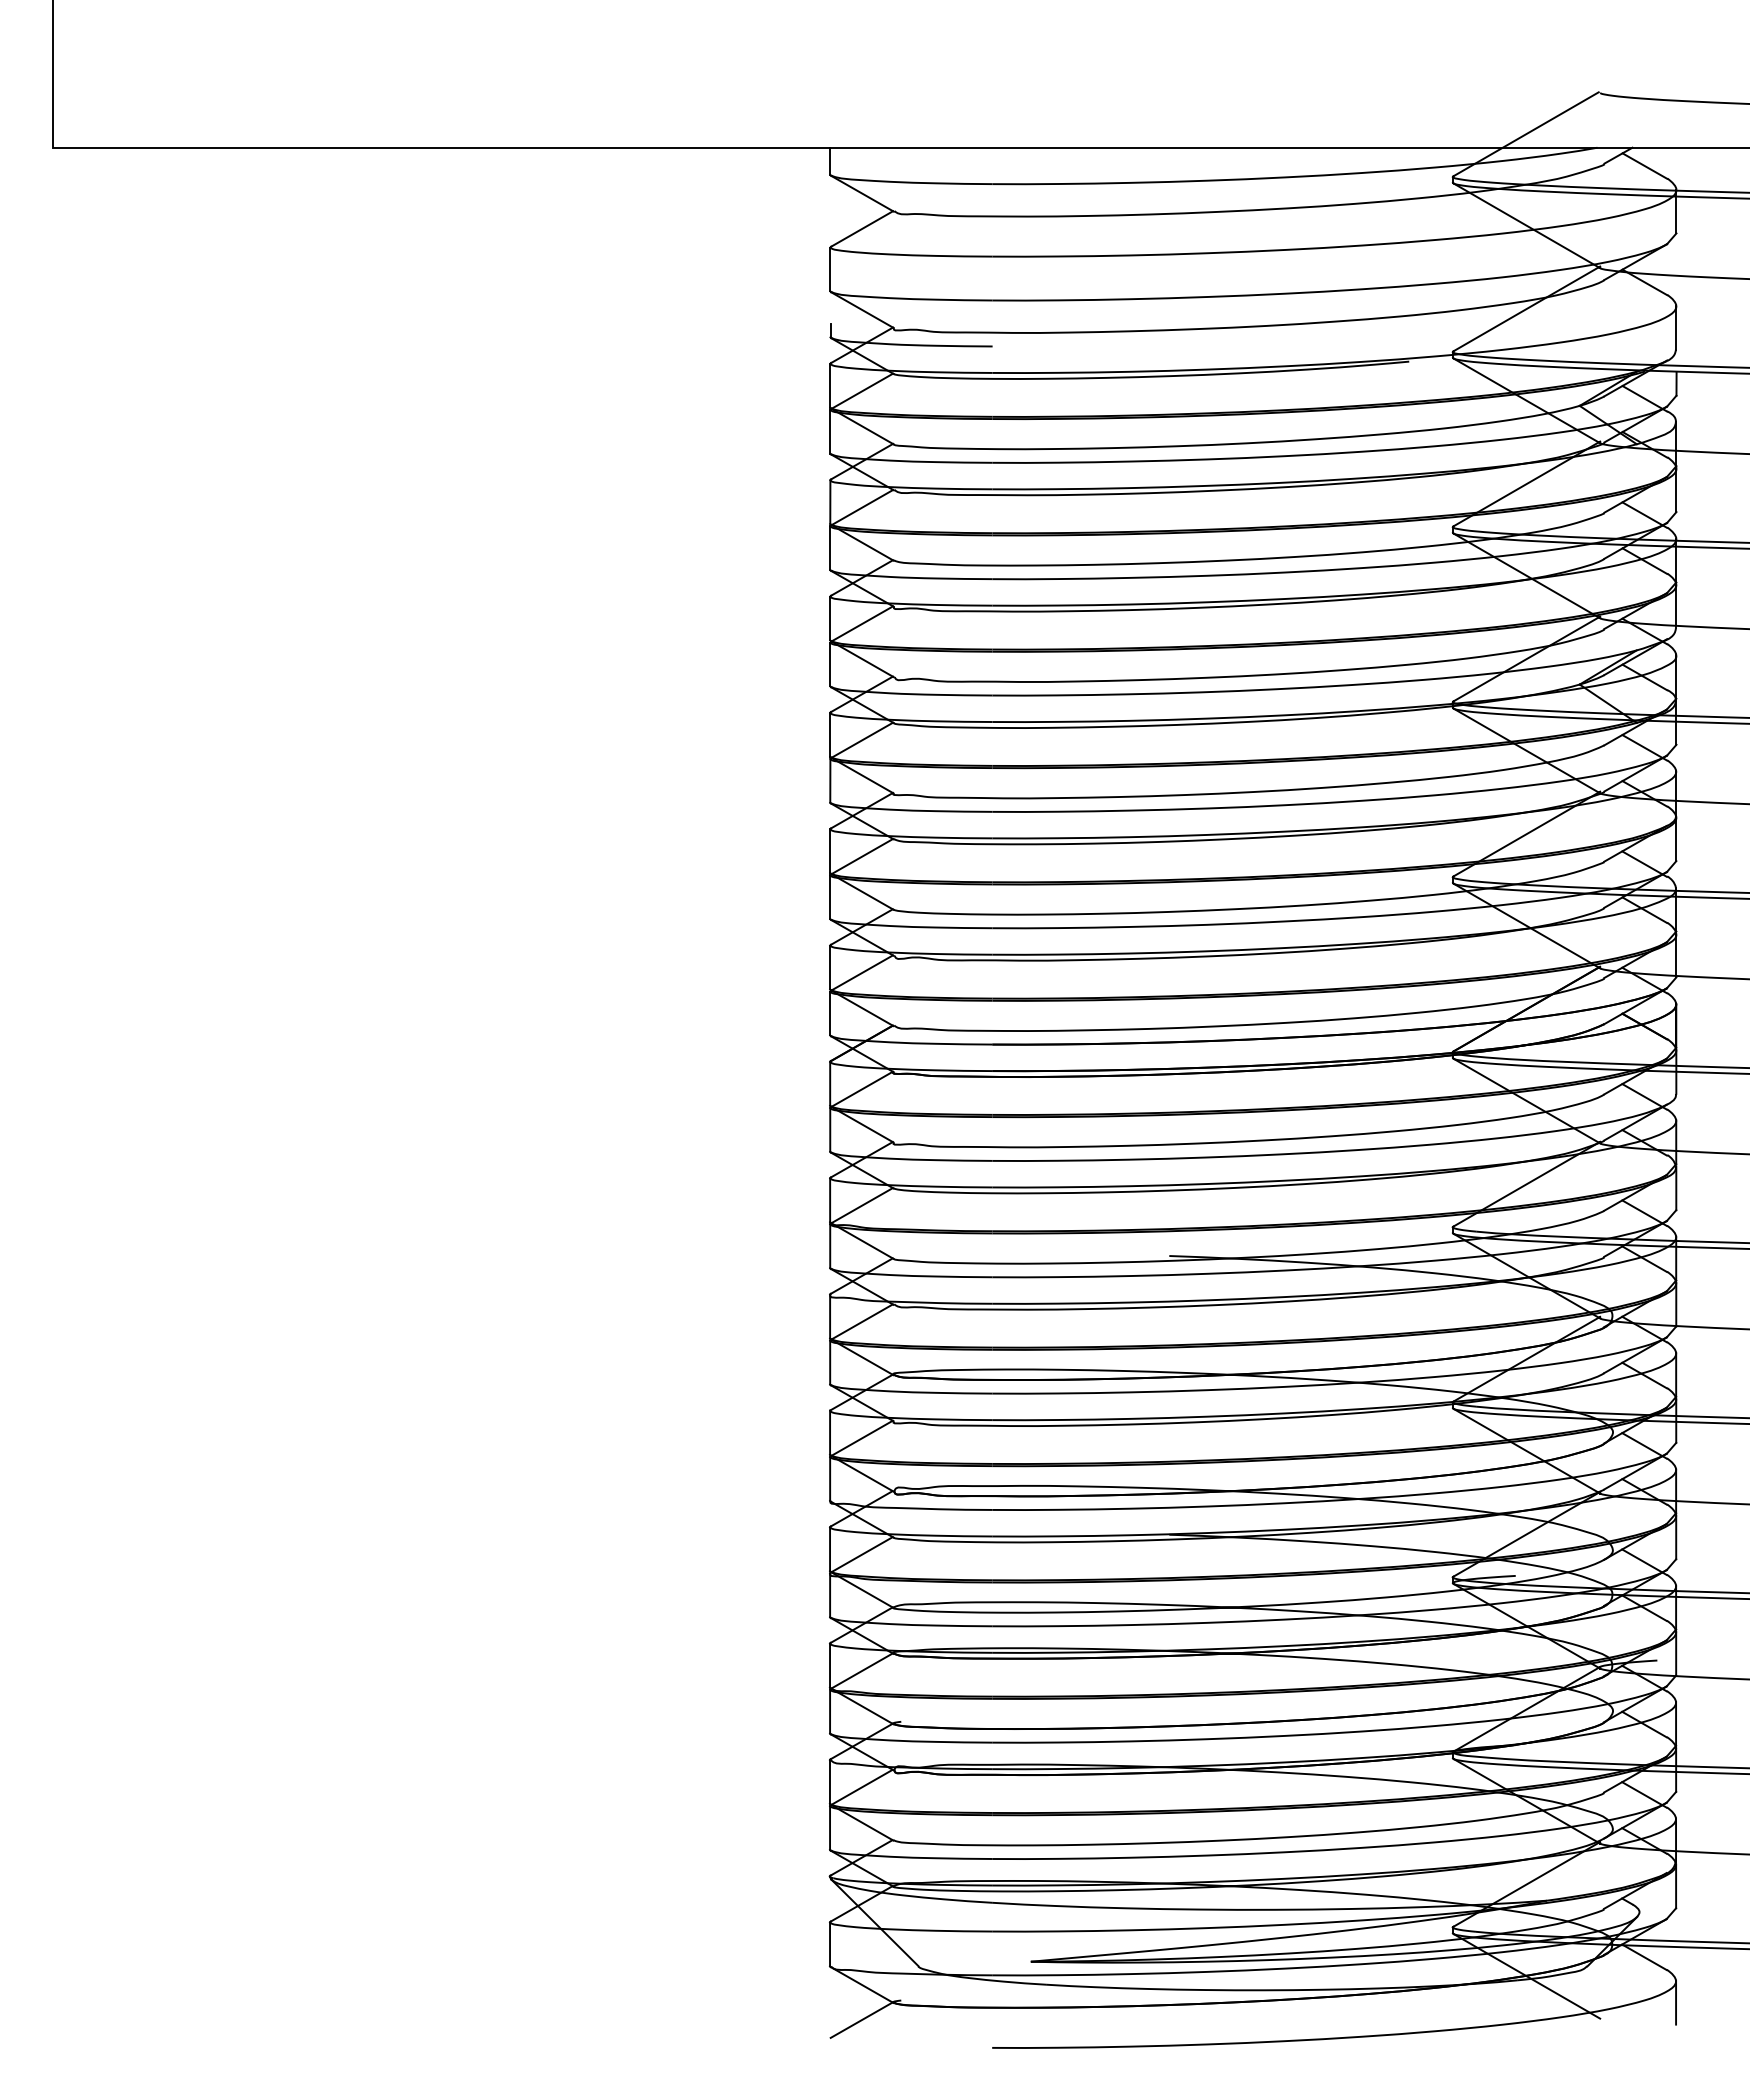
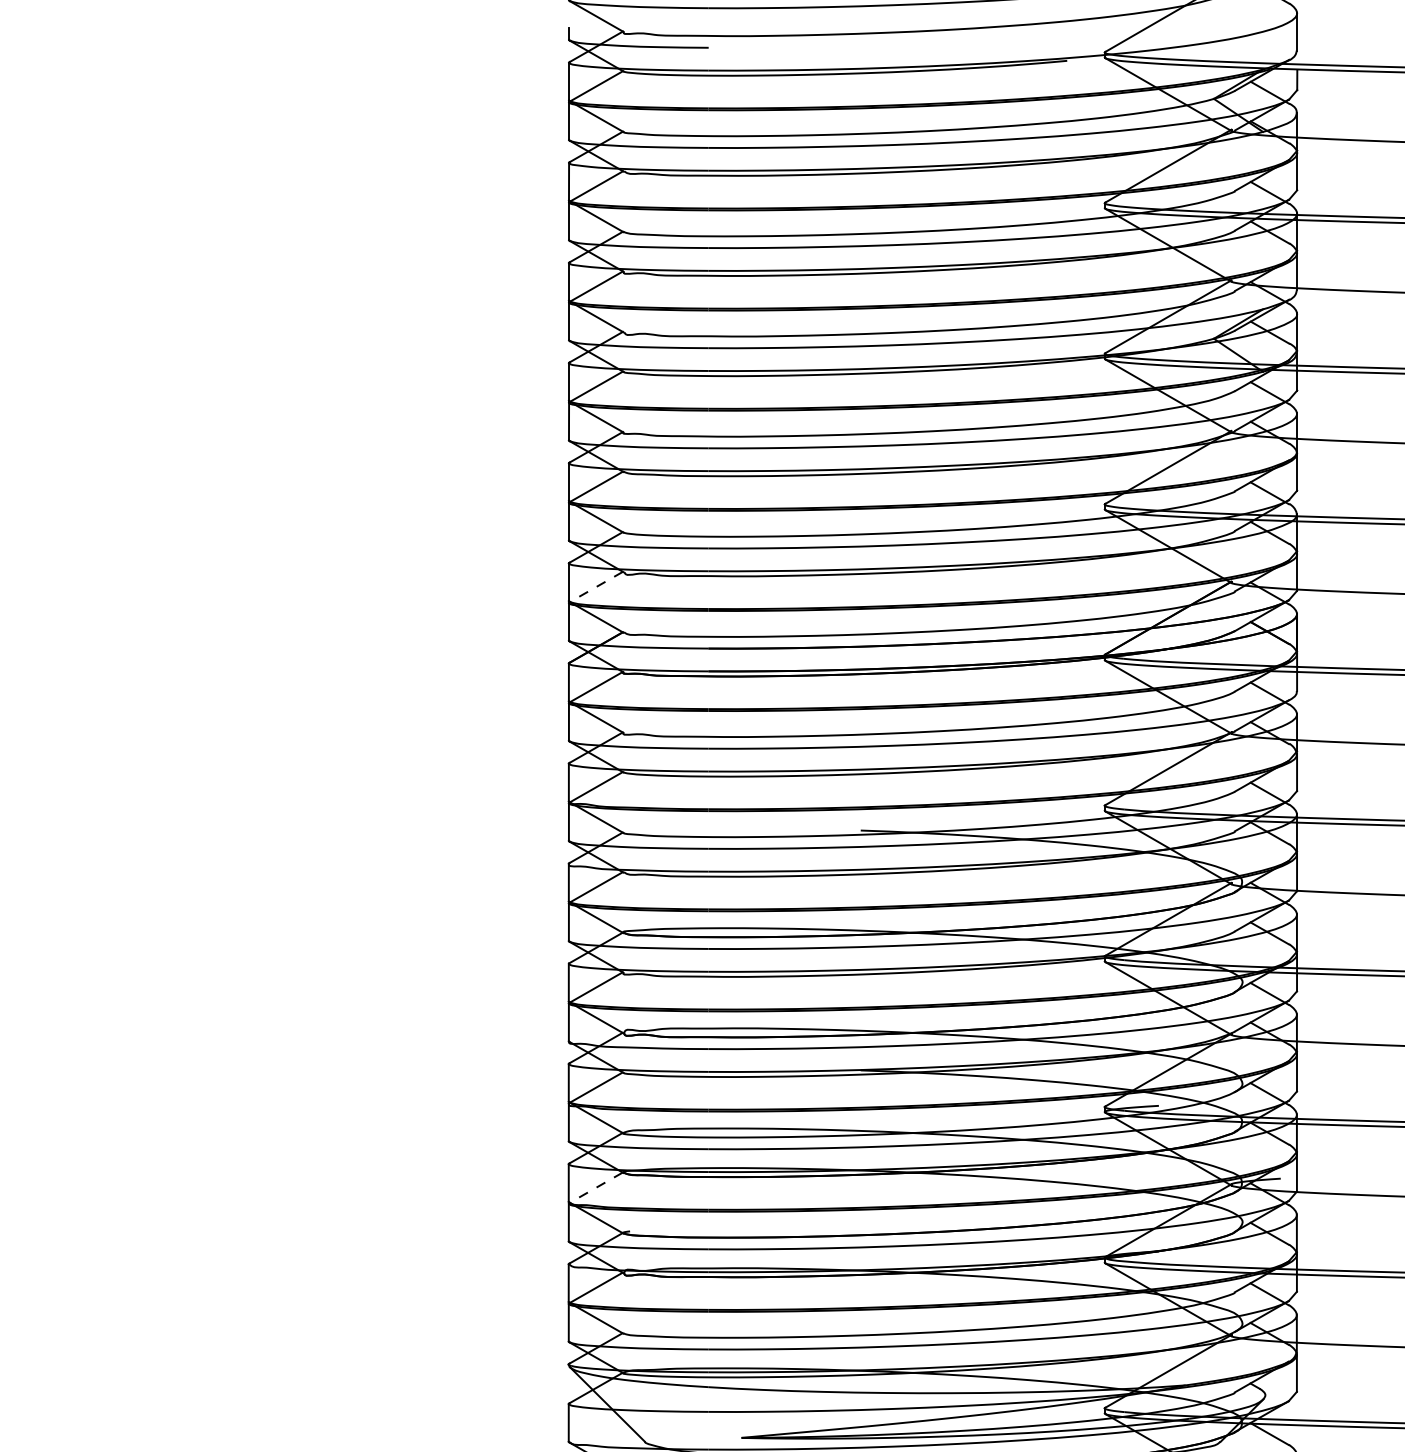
line: (861, 973) -> (595, 587), solid -> dashed
line: (861, 1671) -> (595, 1188), solid -> dashed

